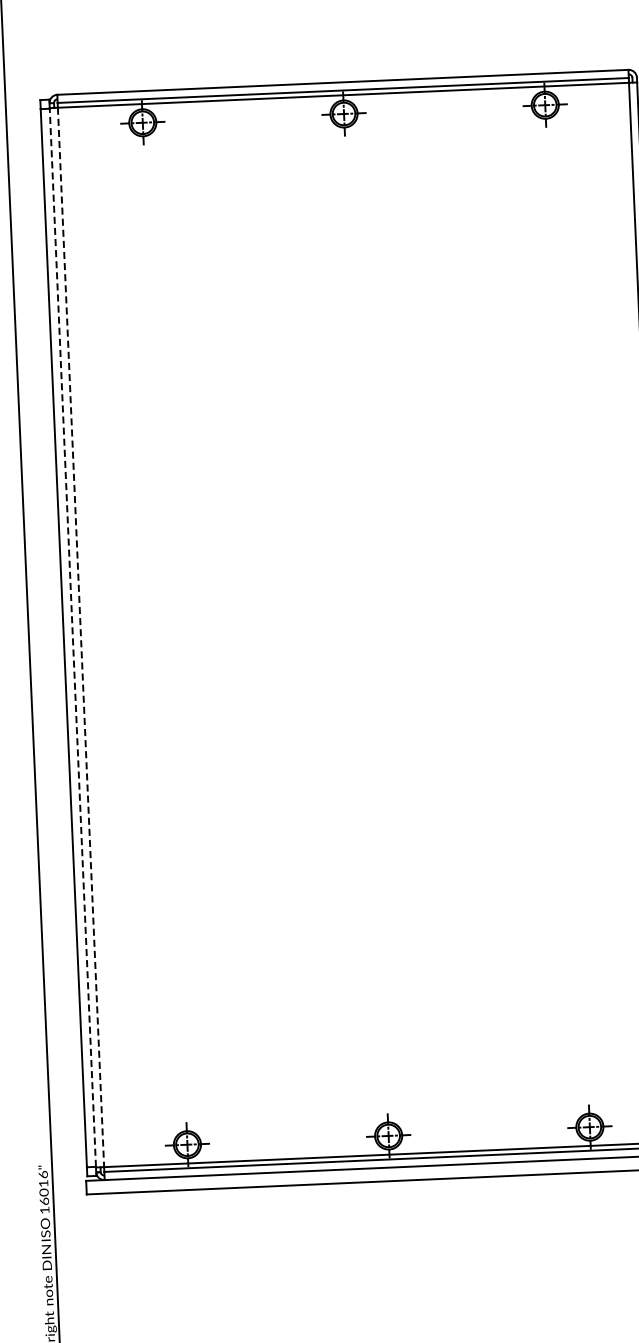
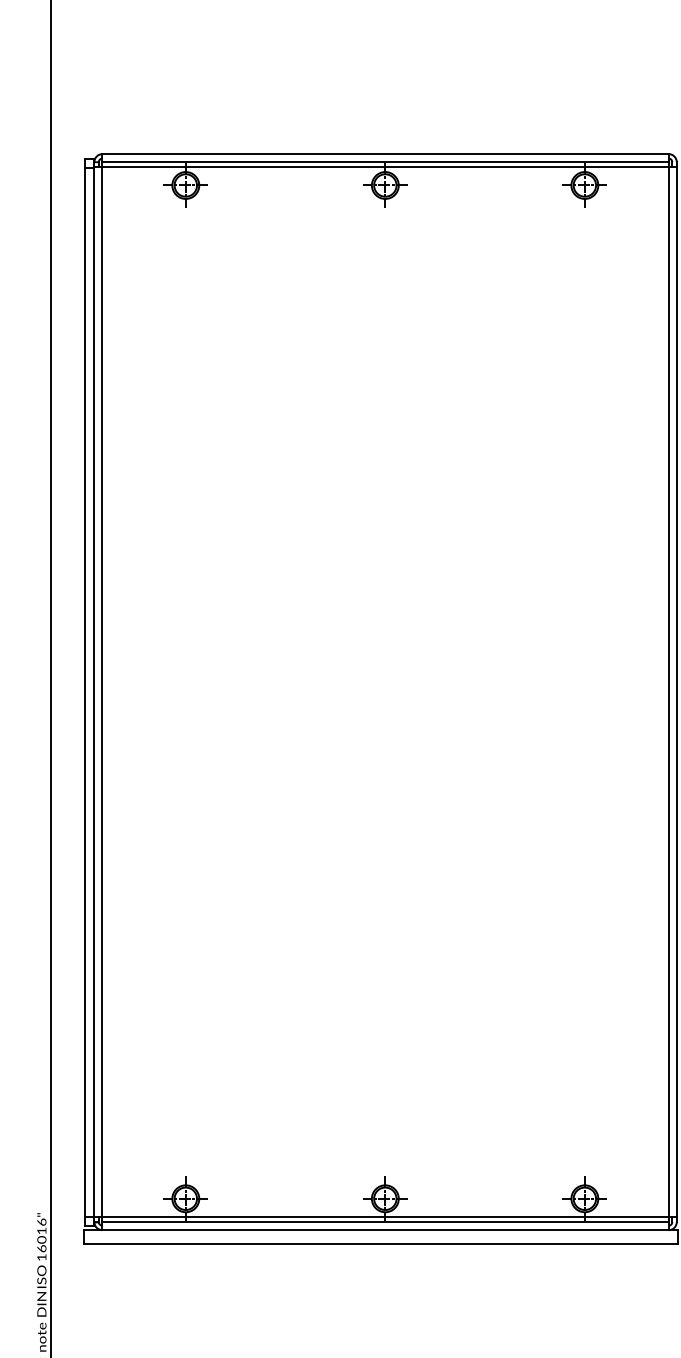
line: (81, 637) -> (102, 692), dashed -> solid
line: (73, 638) -> (94, 692), dashed -> solid

